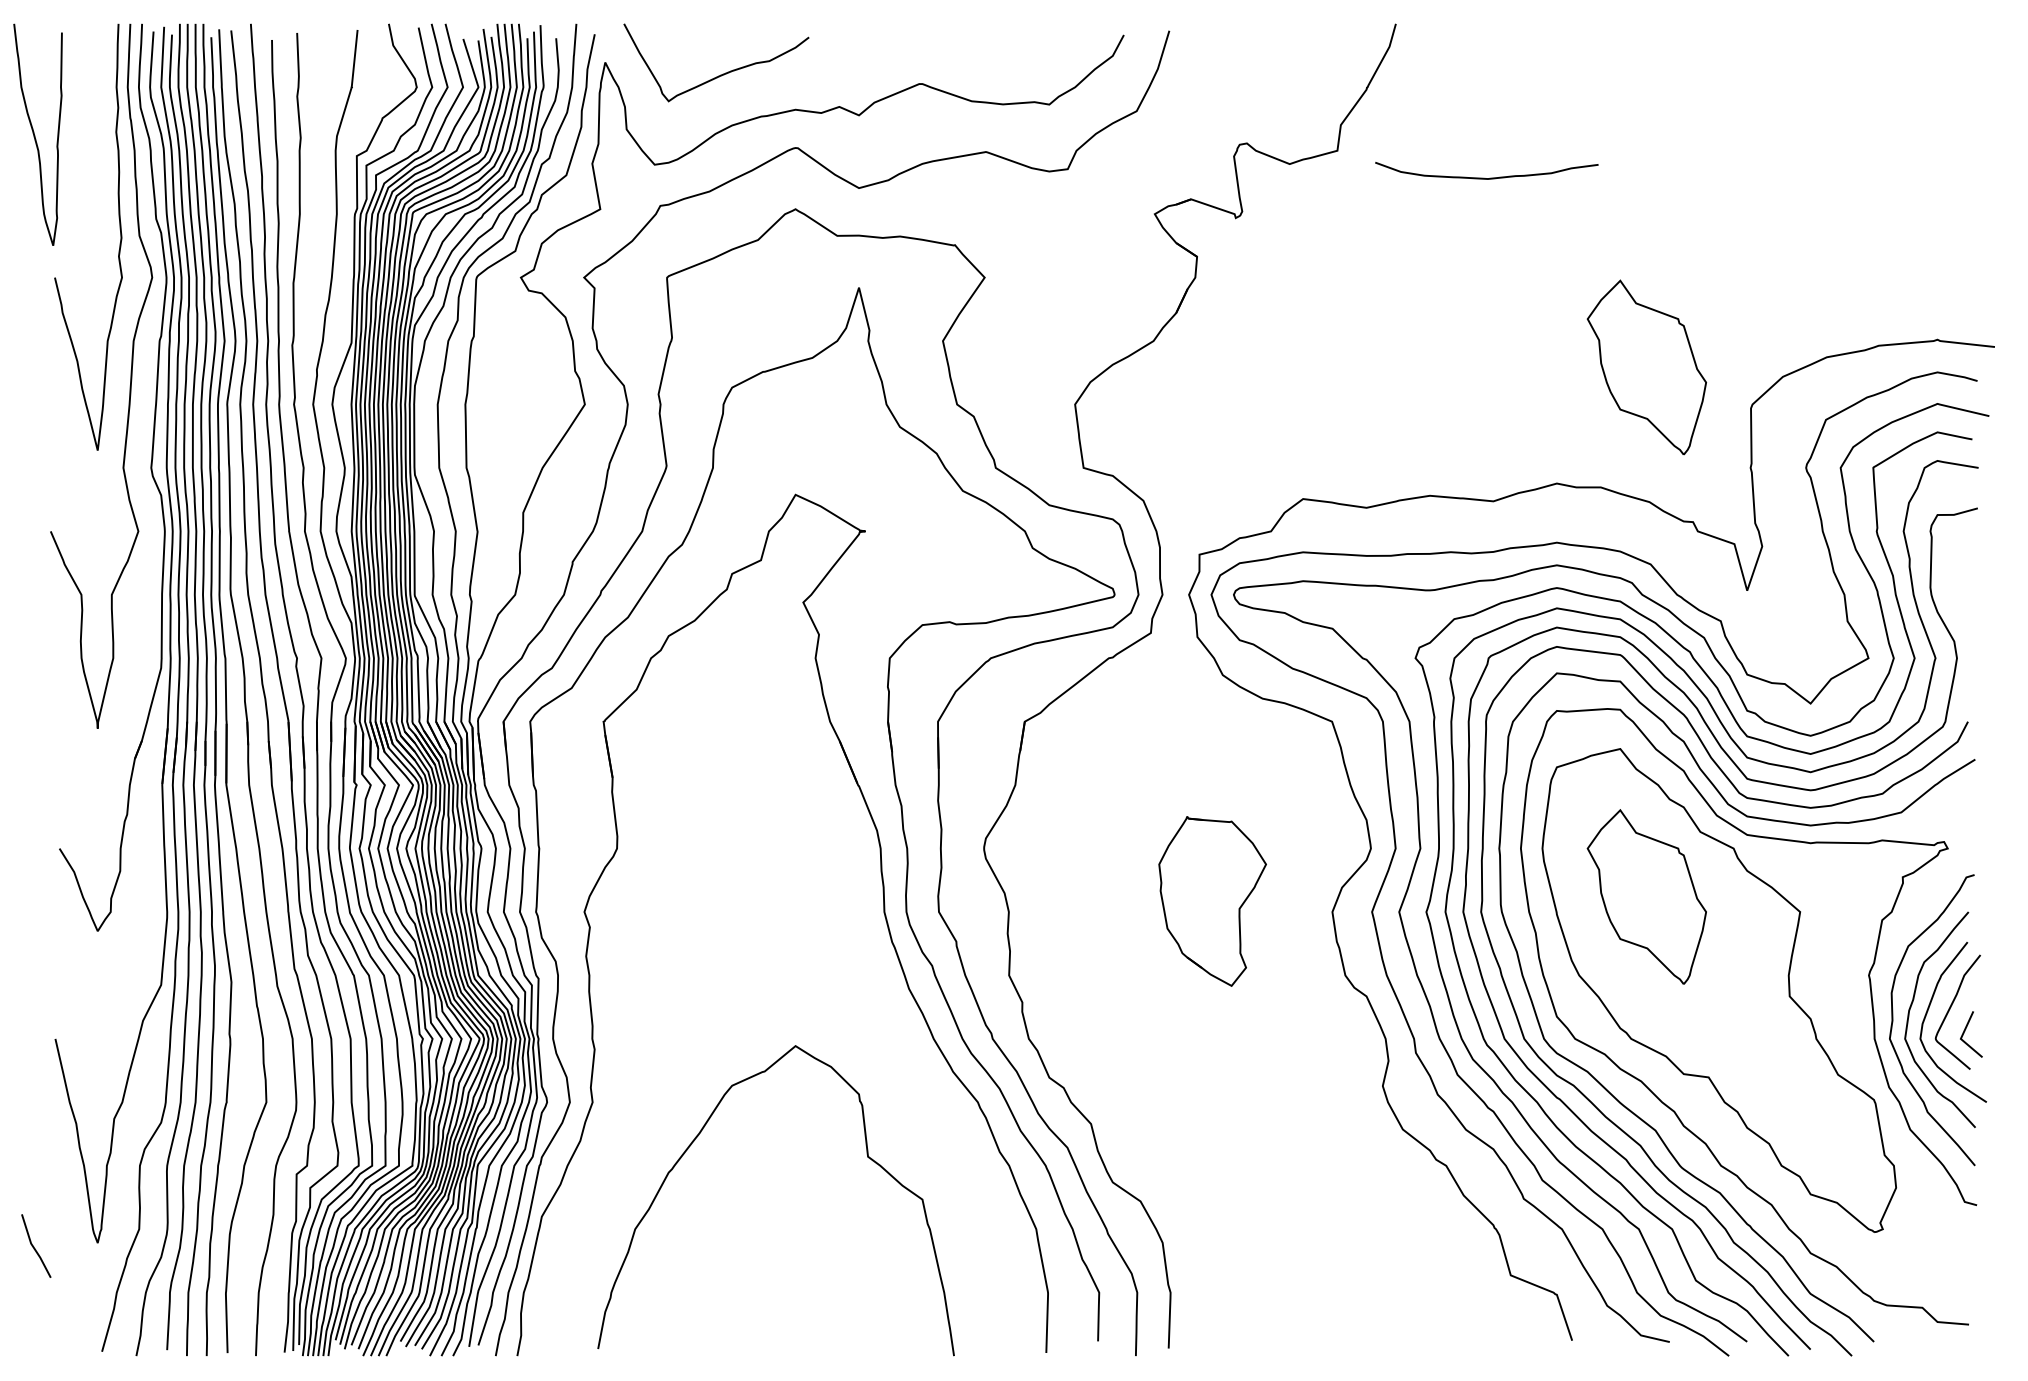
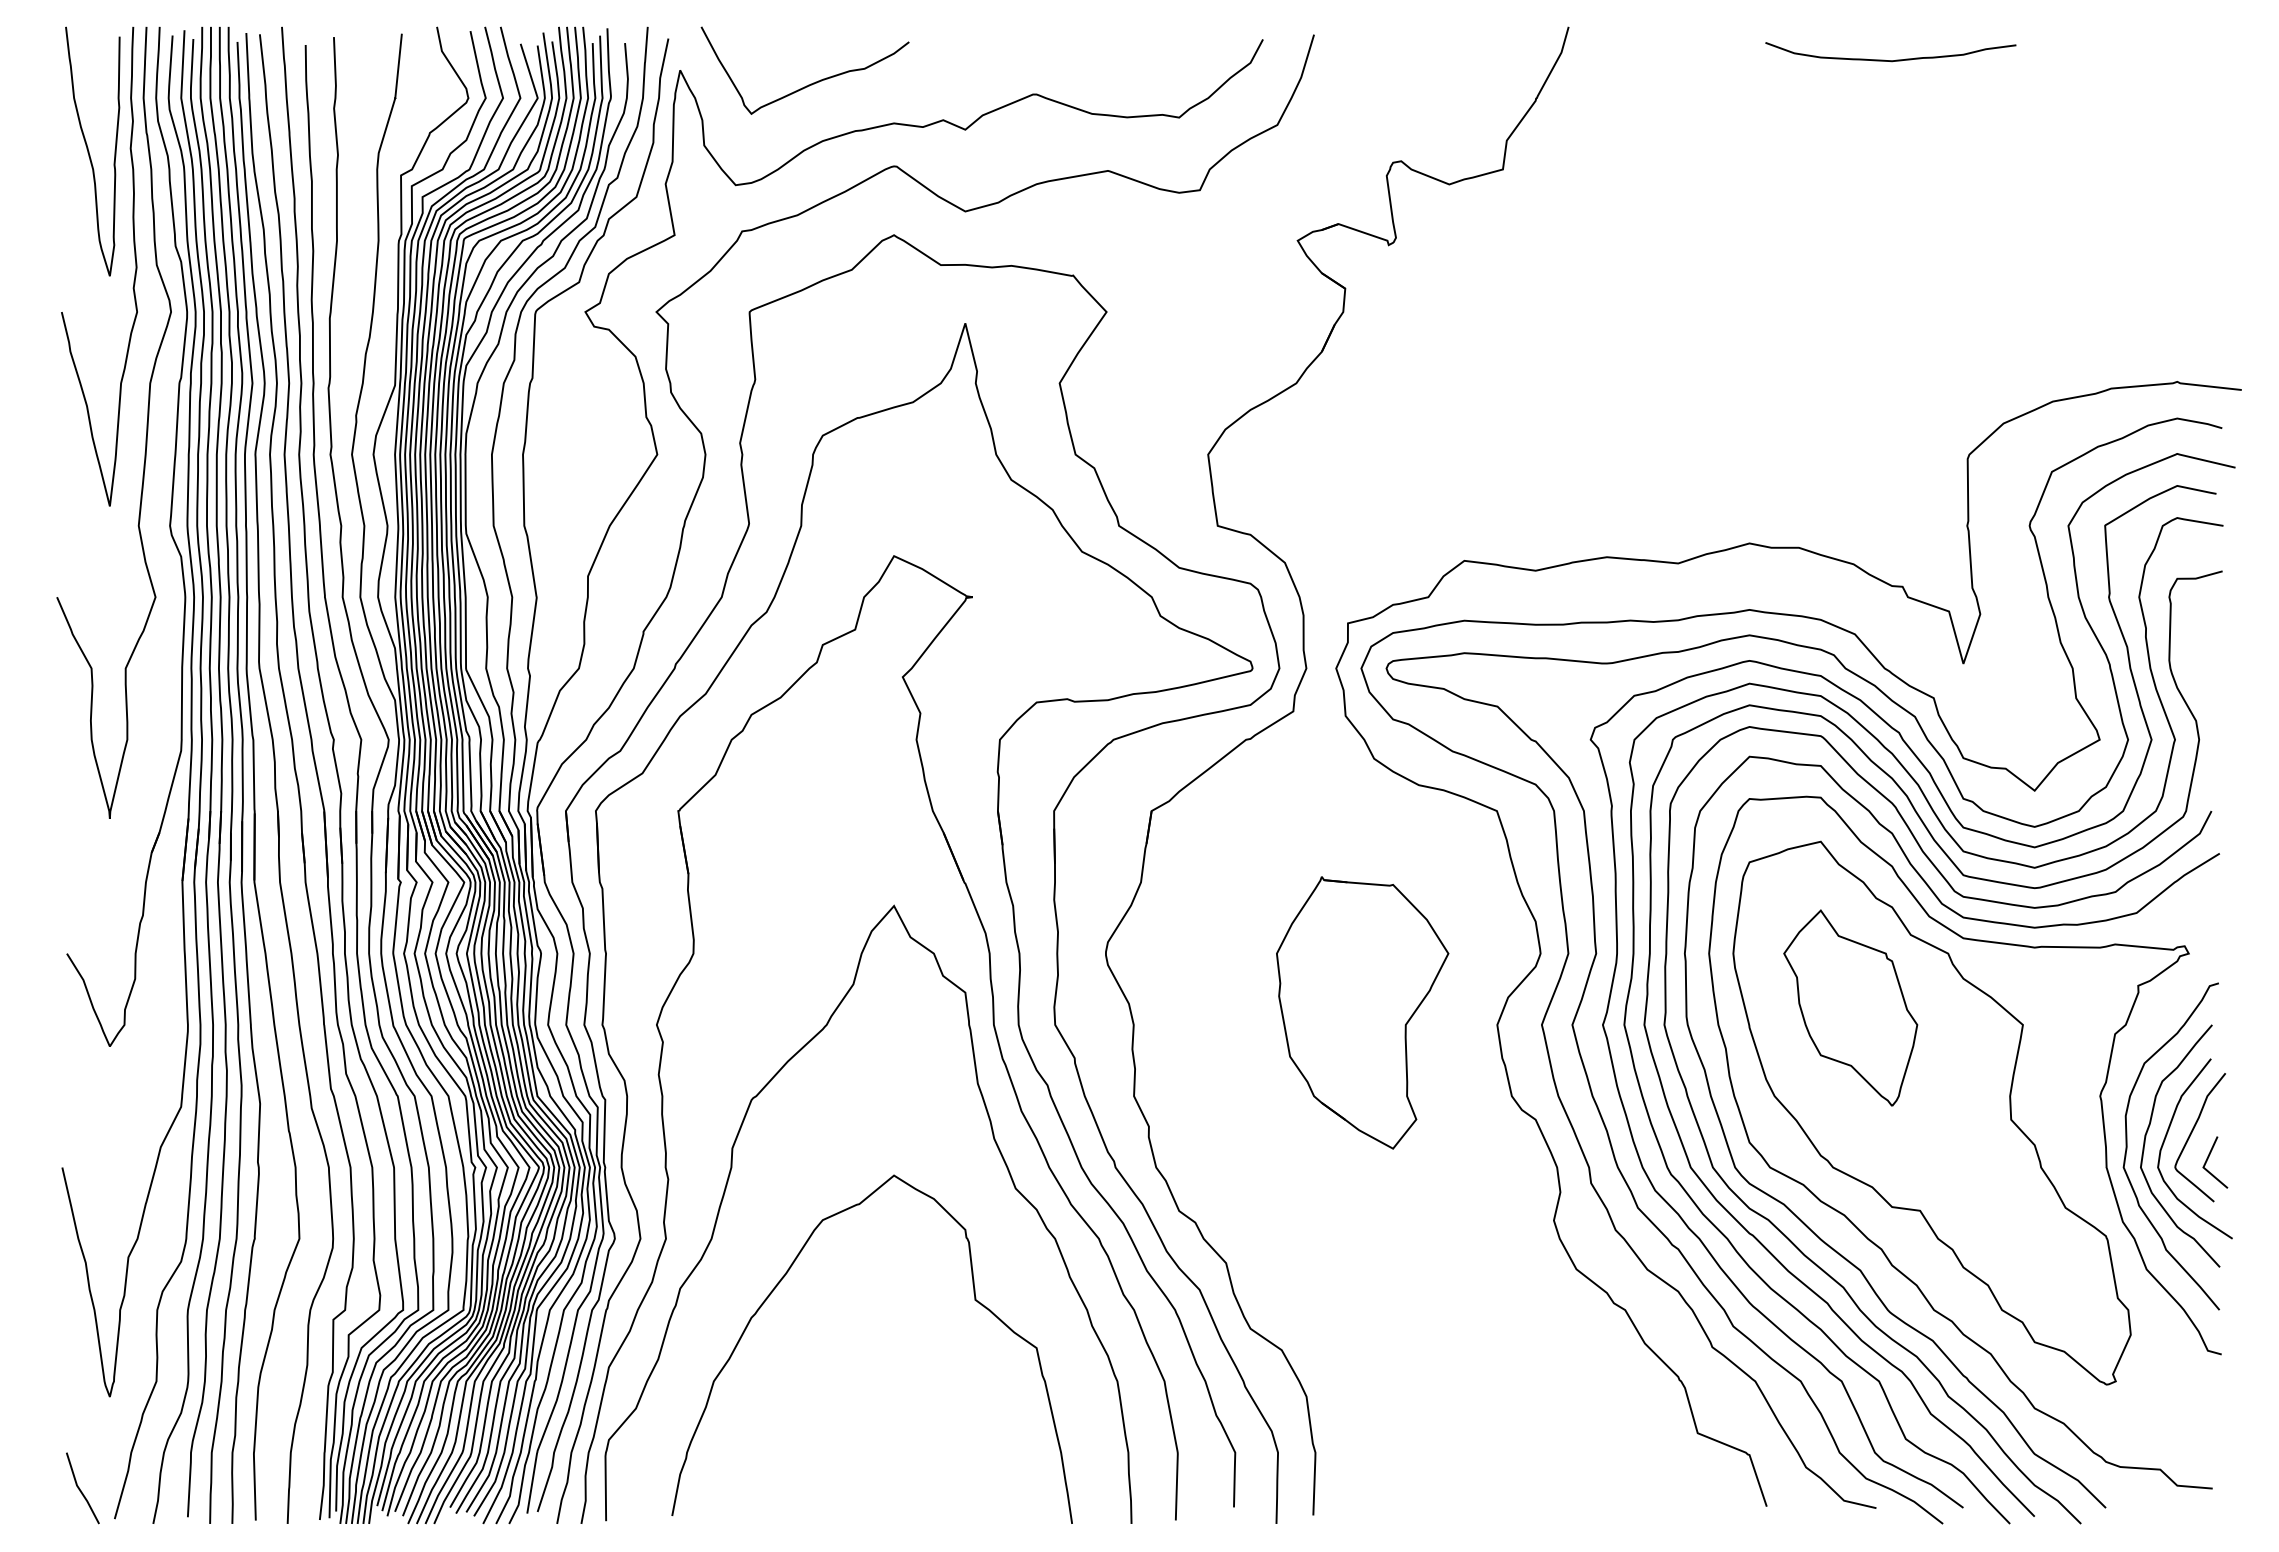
curve: (35, 134) -> (89, 151), moved
curve: (1486, 178) -> (1890, 60), moved
part: (1646, 367) -> (1850, 412), removed
part: (1212, 900) -> (1362, 1012), size x1.43
curve: (650, 1046) -> (730, 1175), added
line: (34, 1246) -> (80, 1488), moved

